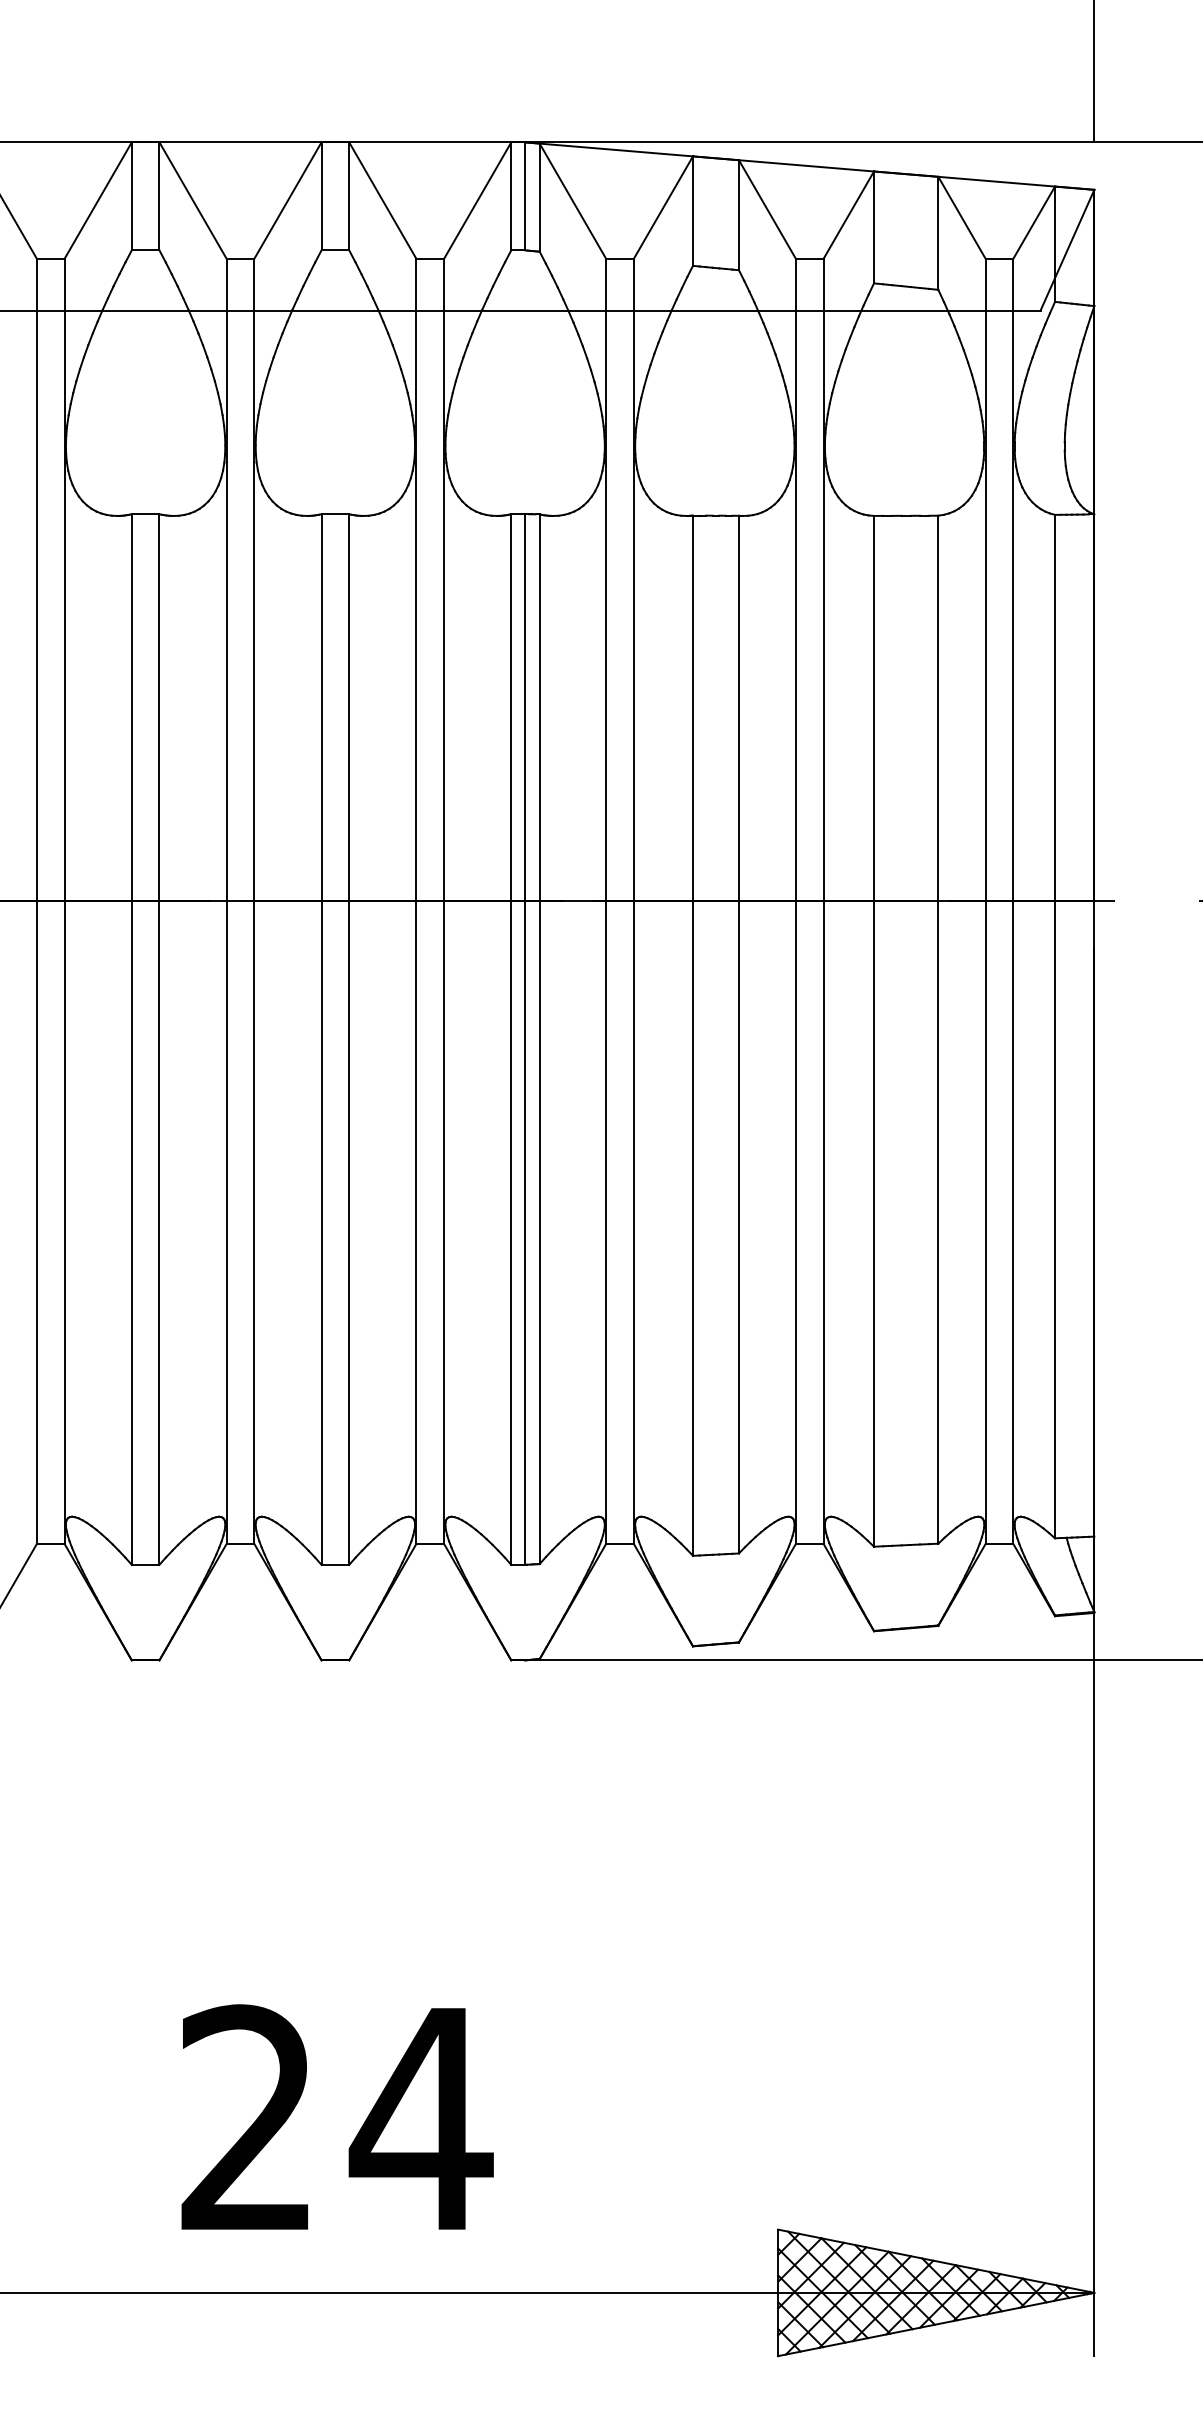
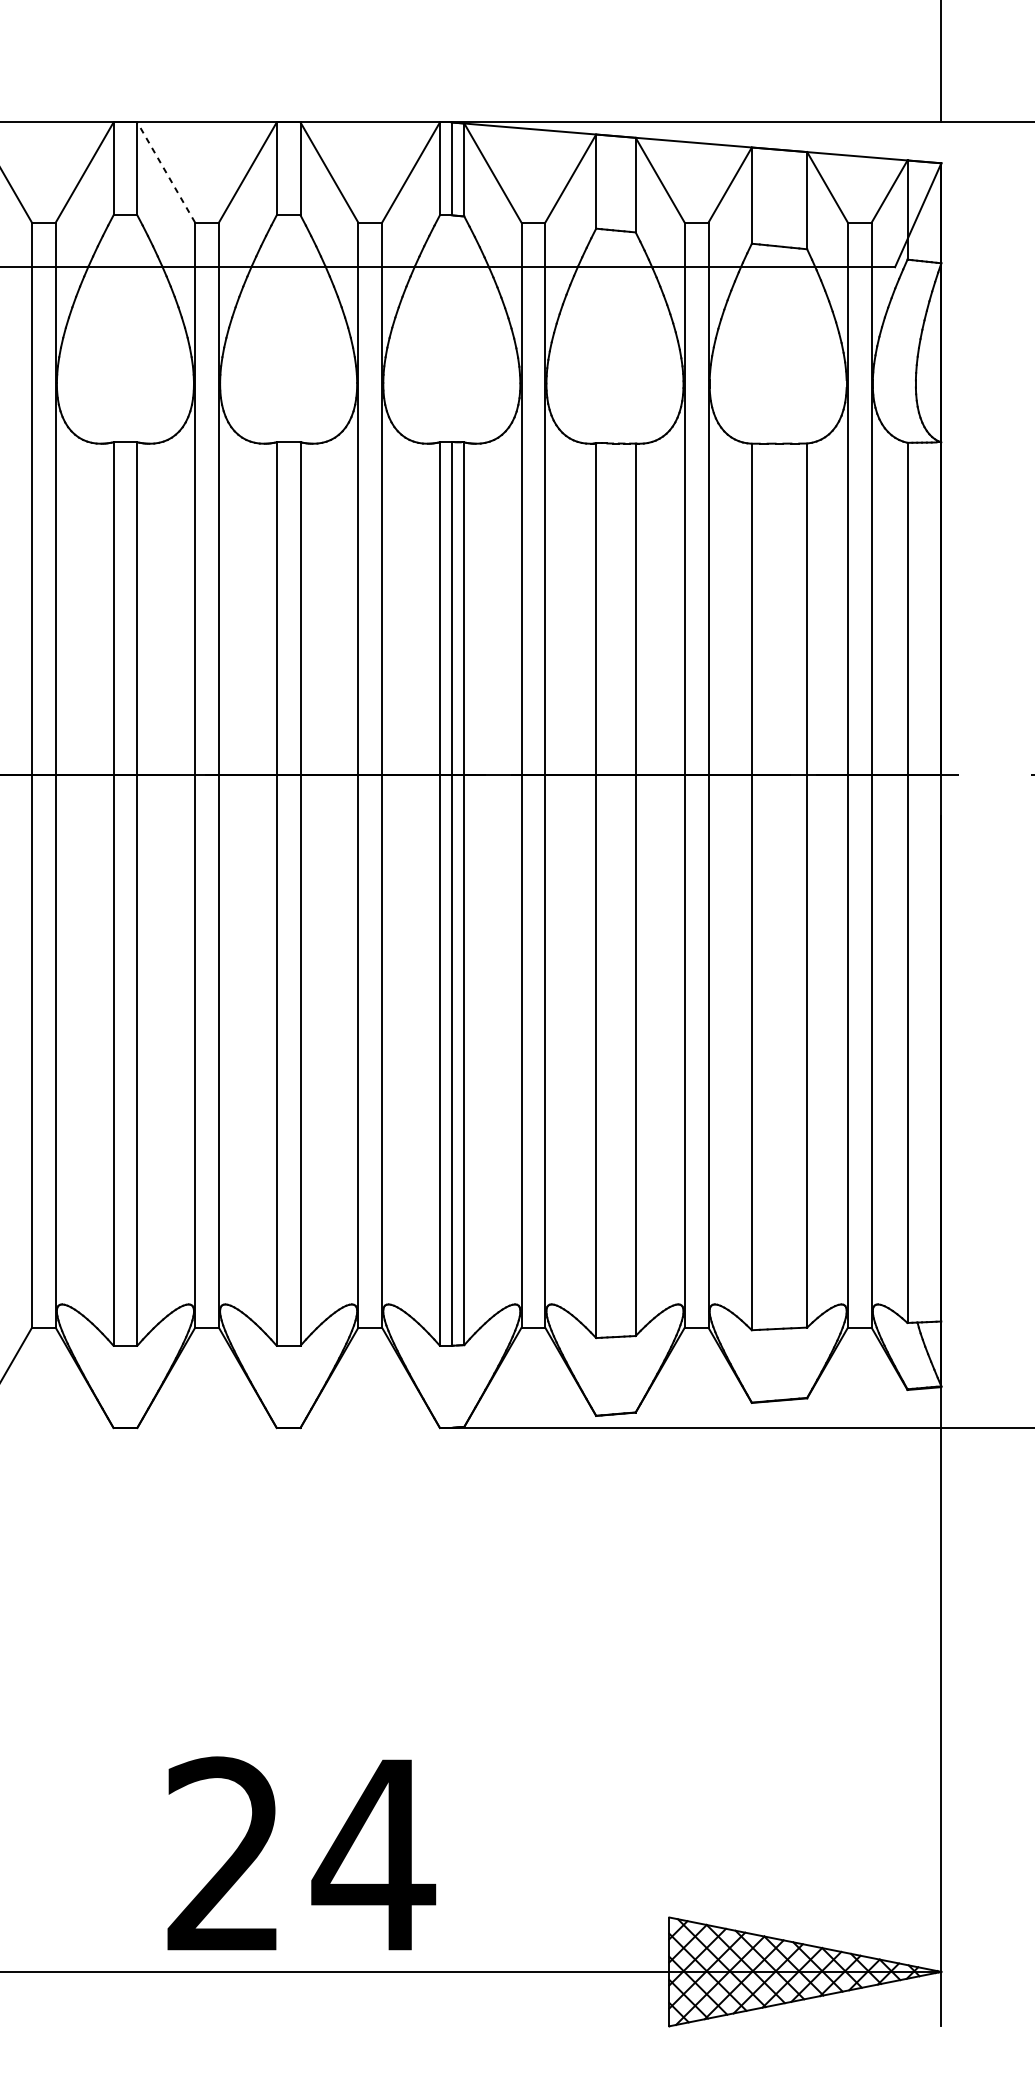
line: (192, 200) -> (165, 172), solid -> dashed
text: (337, 2116) -> (301, 1852), moved

